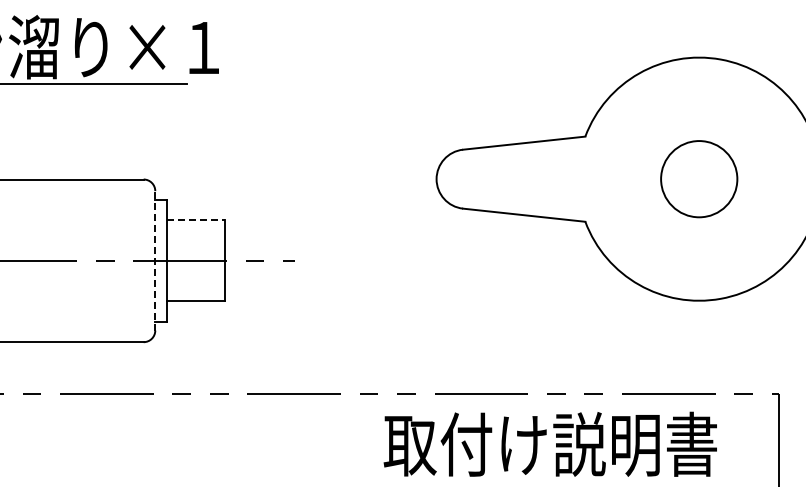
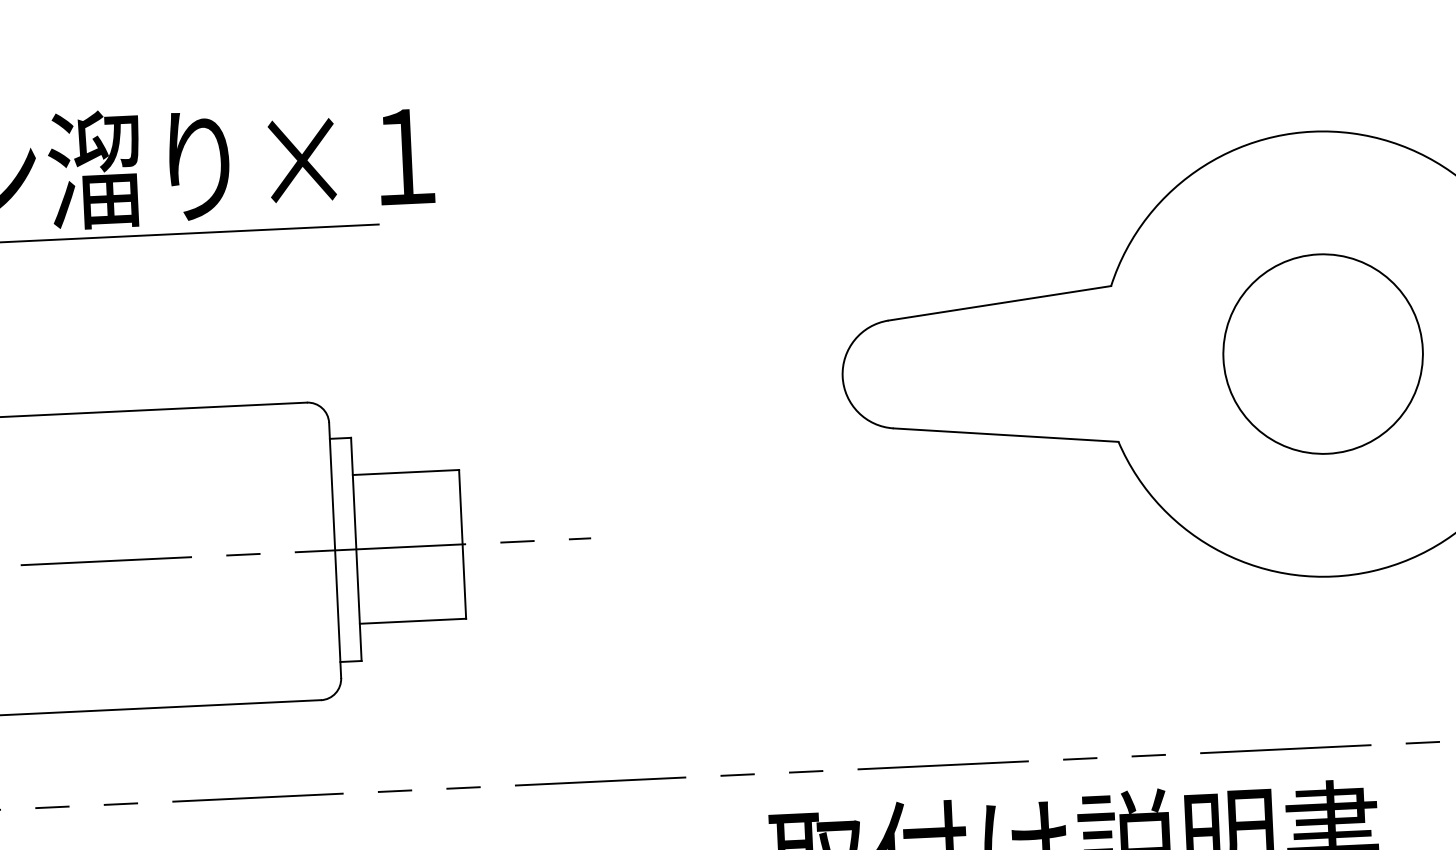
circle: (698, 178) -> (1321, 352), size x1.43
line: (196, 220) -> (407, 473), dashed -> solid
line: (155, 260) -> (335, 549), dashed -> solid

